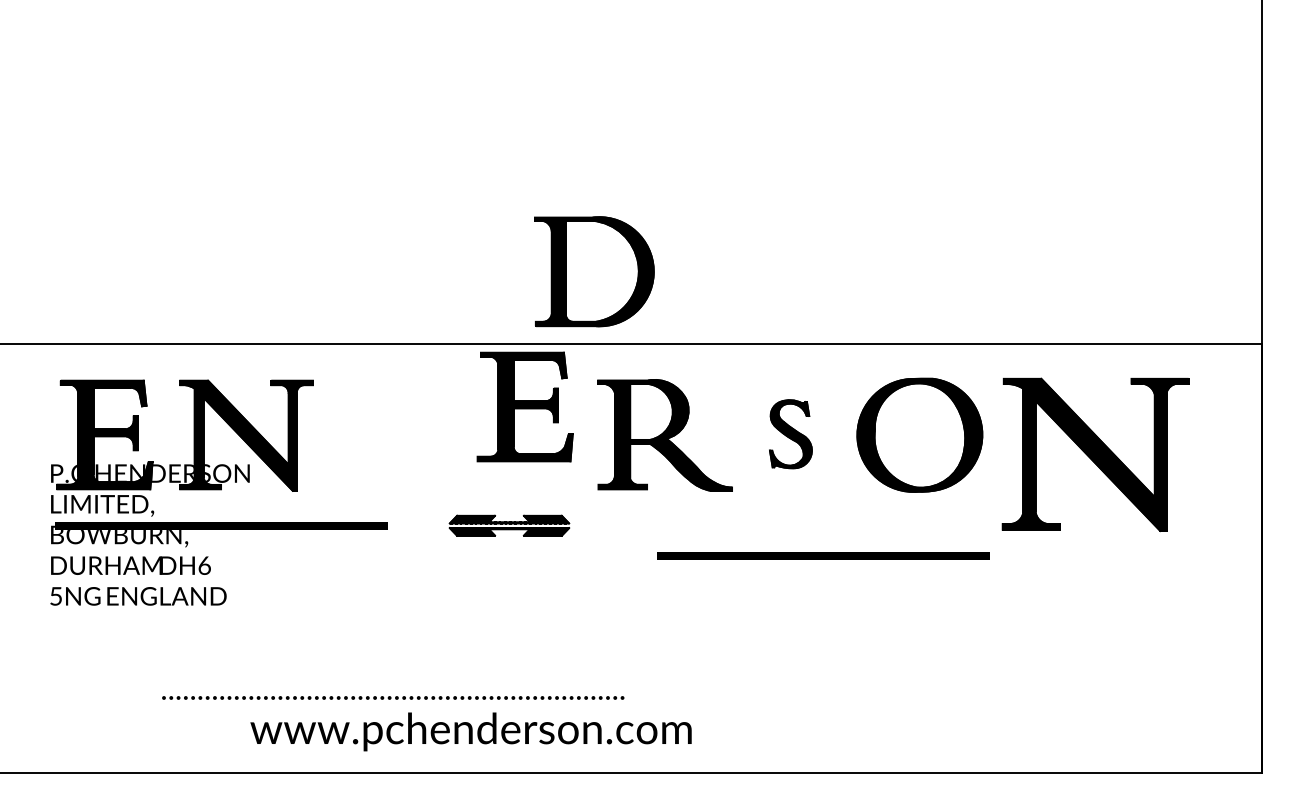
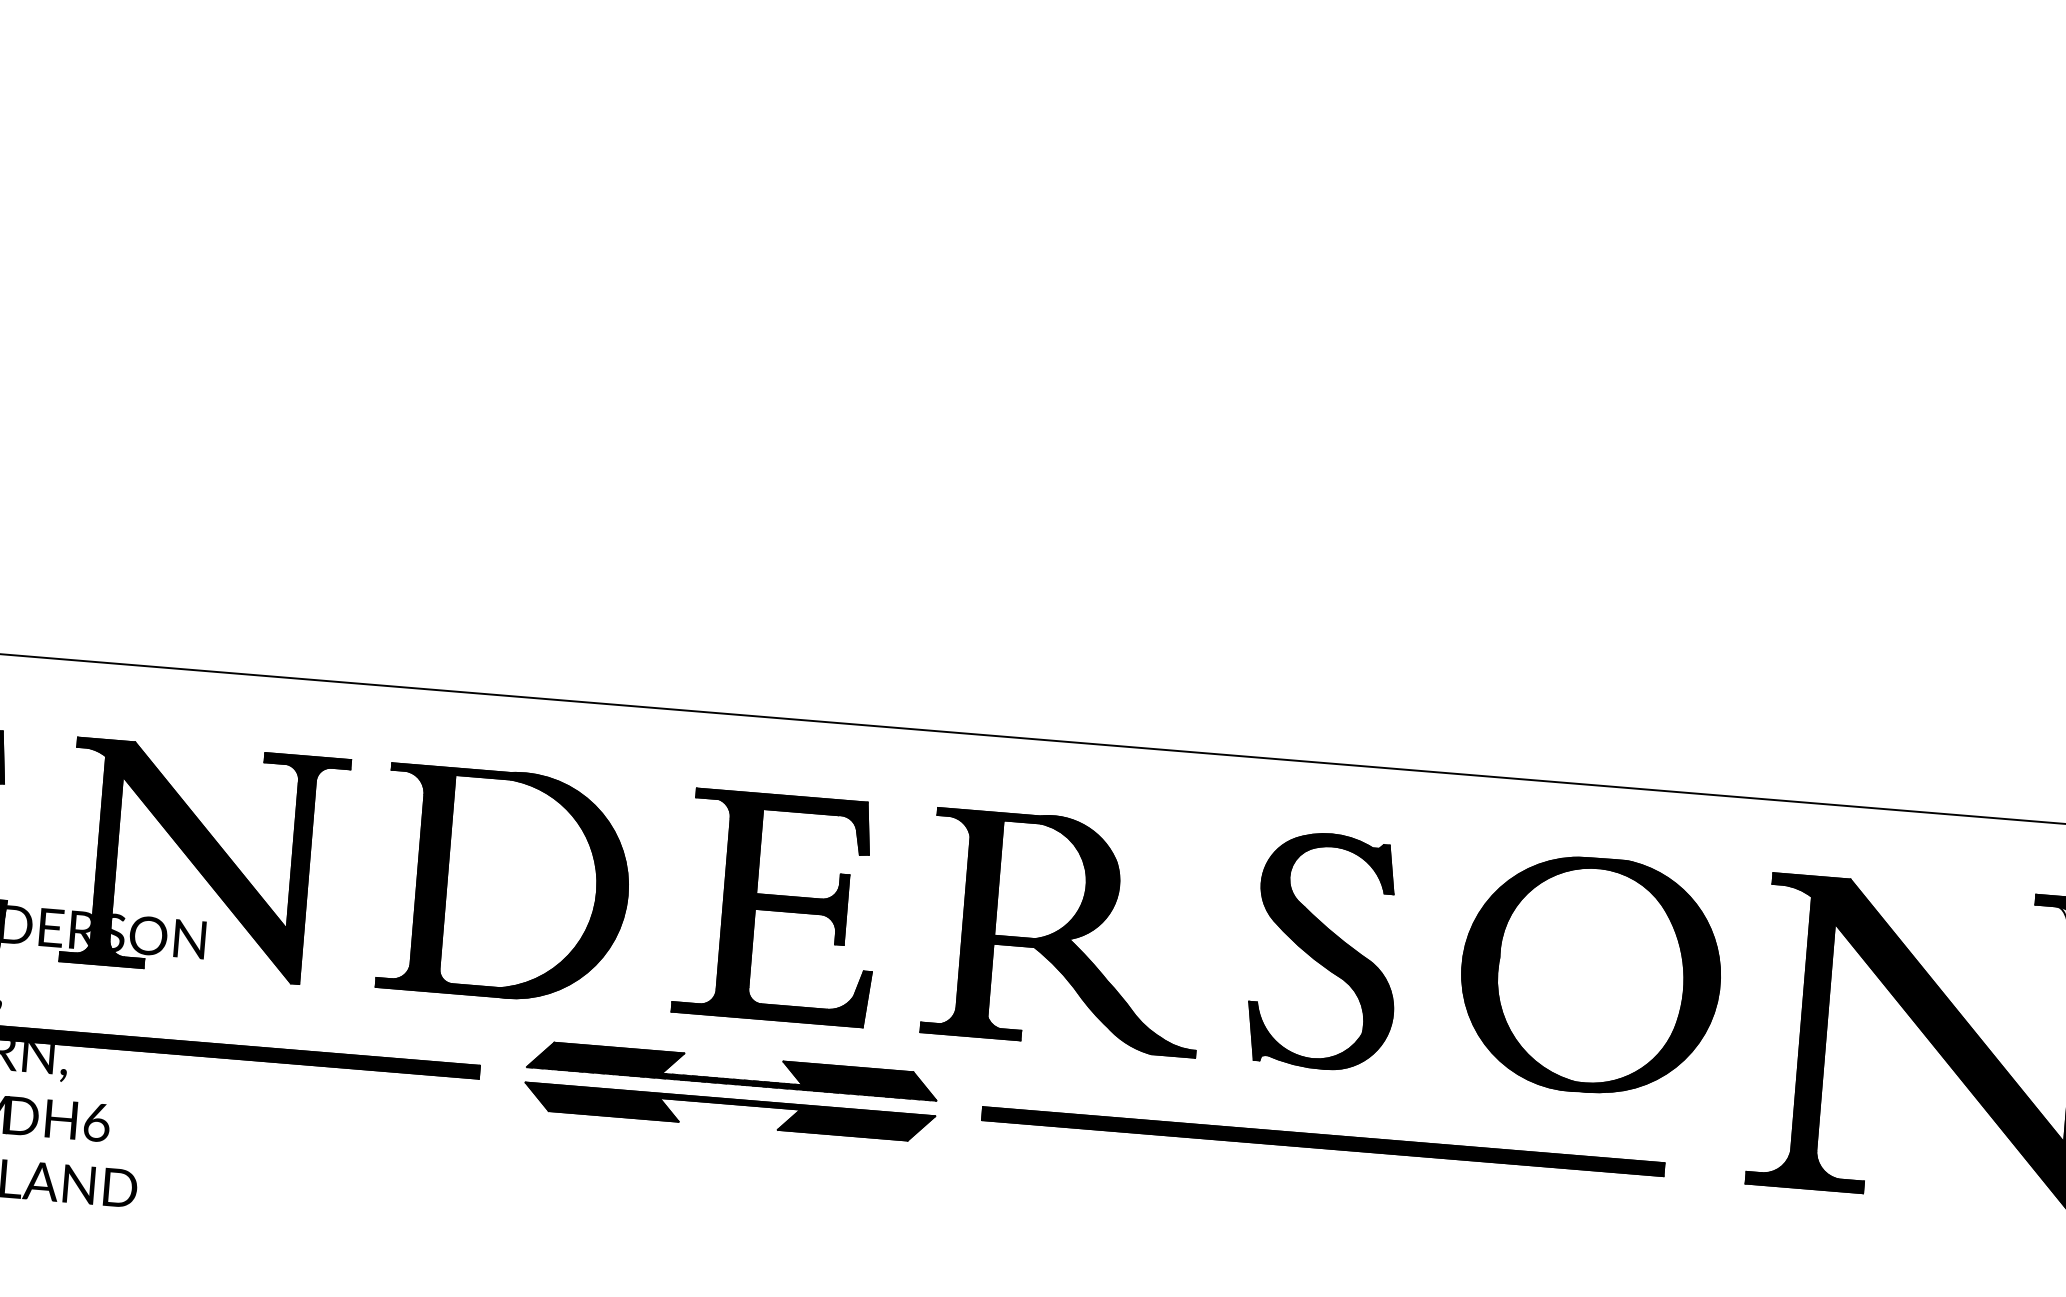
part: (594, 271) -> (505, 884), moved
part: (524, 406) -> (777, 906), moved
part: (790, 433) -> (1325, 949), size x1.67
part: (509, 525) -> (731, 1091), size x1.67
part: (823, 555) -> (1323, 1140), moved

